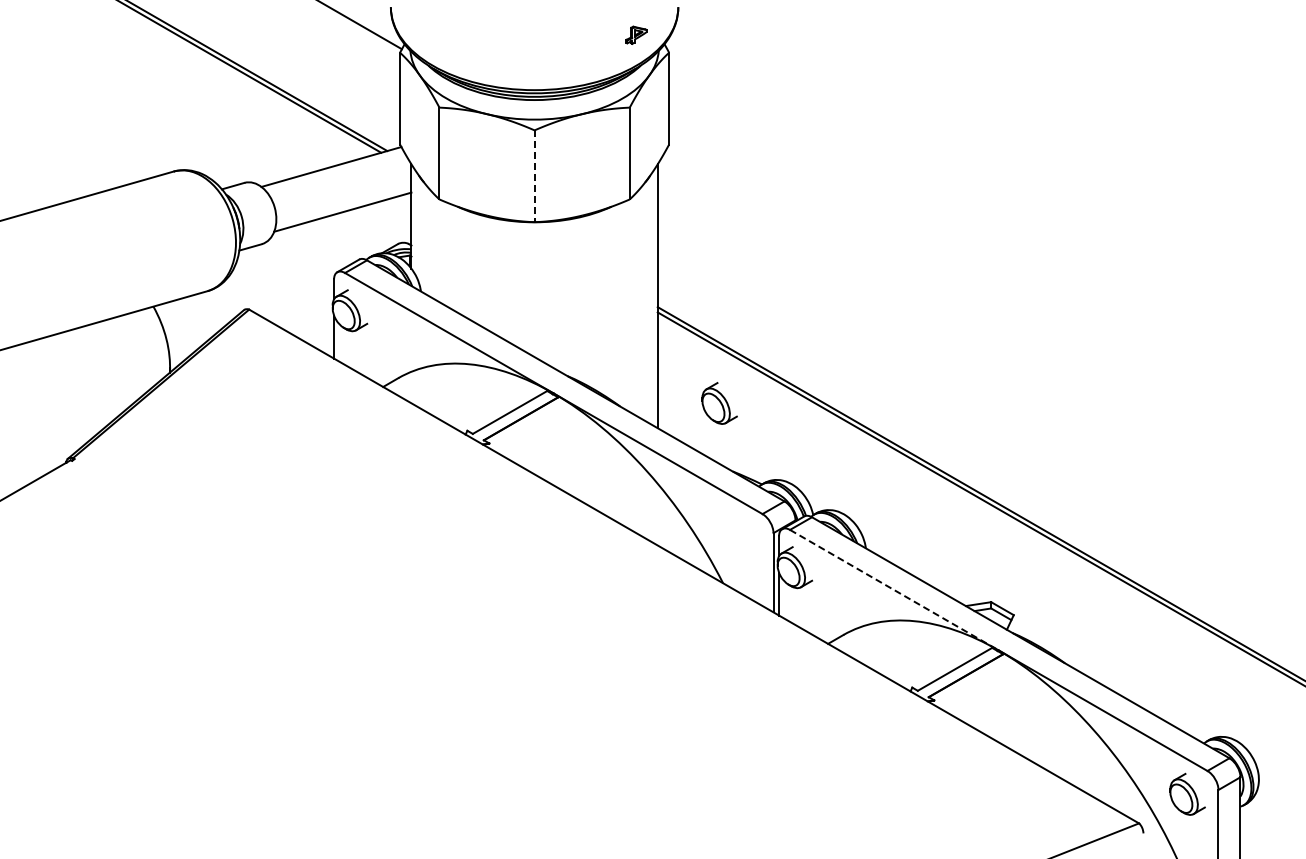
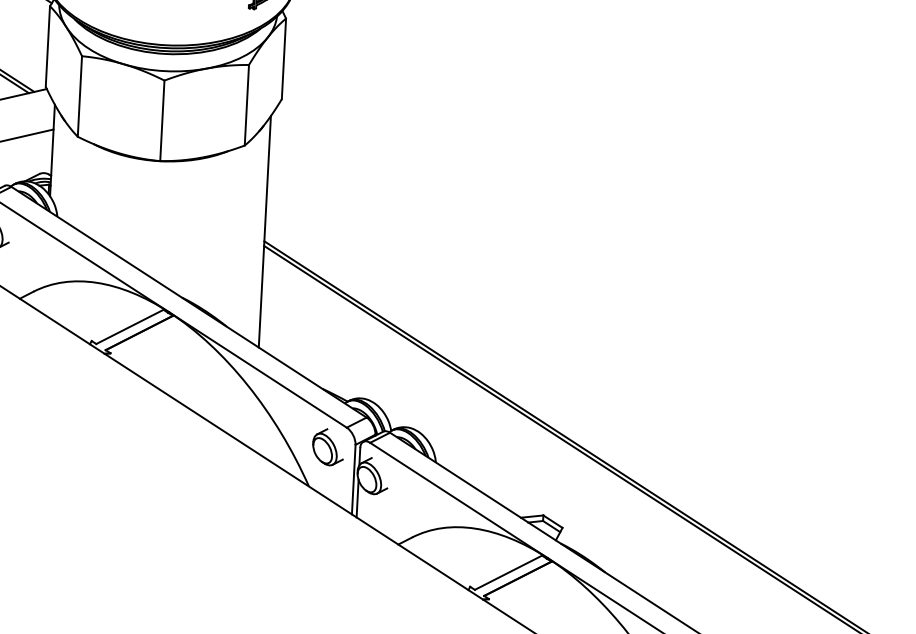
line: (534, 176) -> (162, 121), dashed -> solid
part: (719, 403) -> (328, 447), moved
line: (894, 590) -> (459, 500), dashed -> solid

